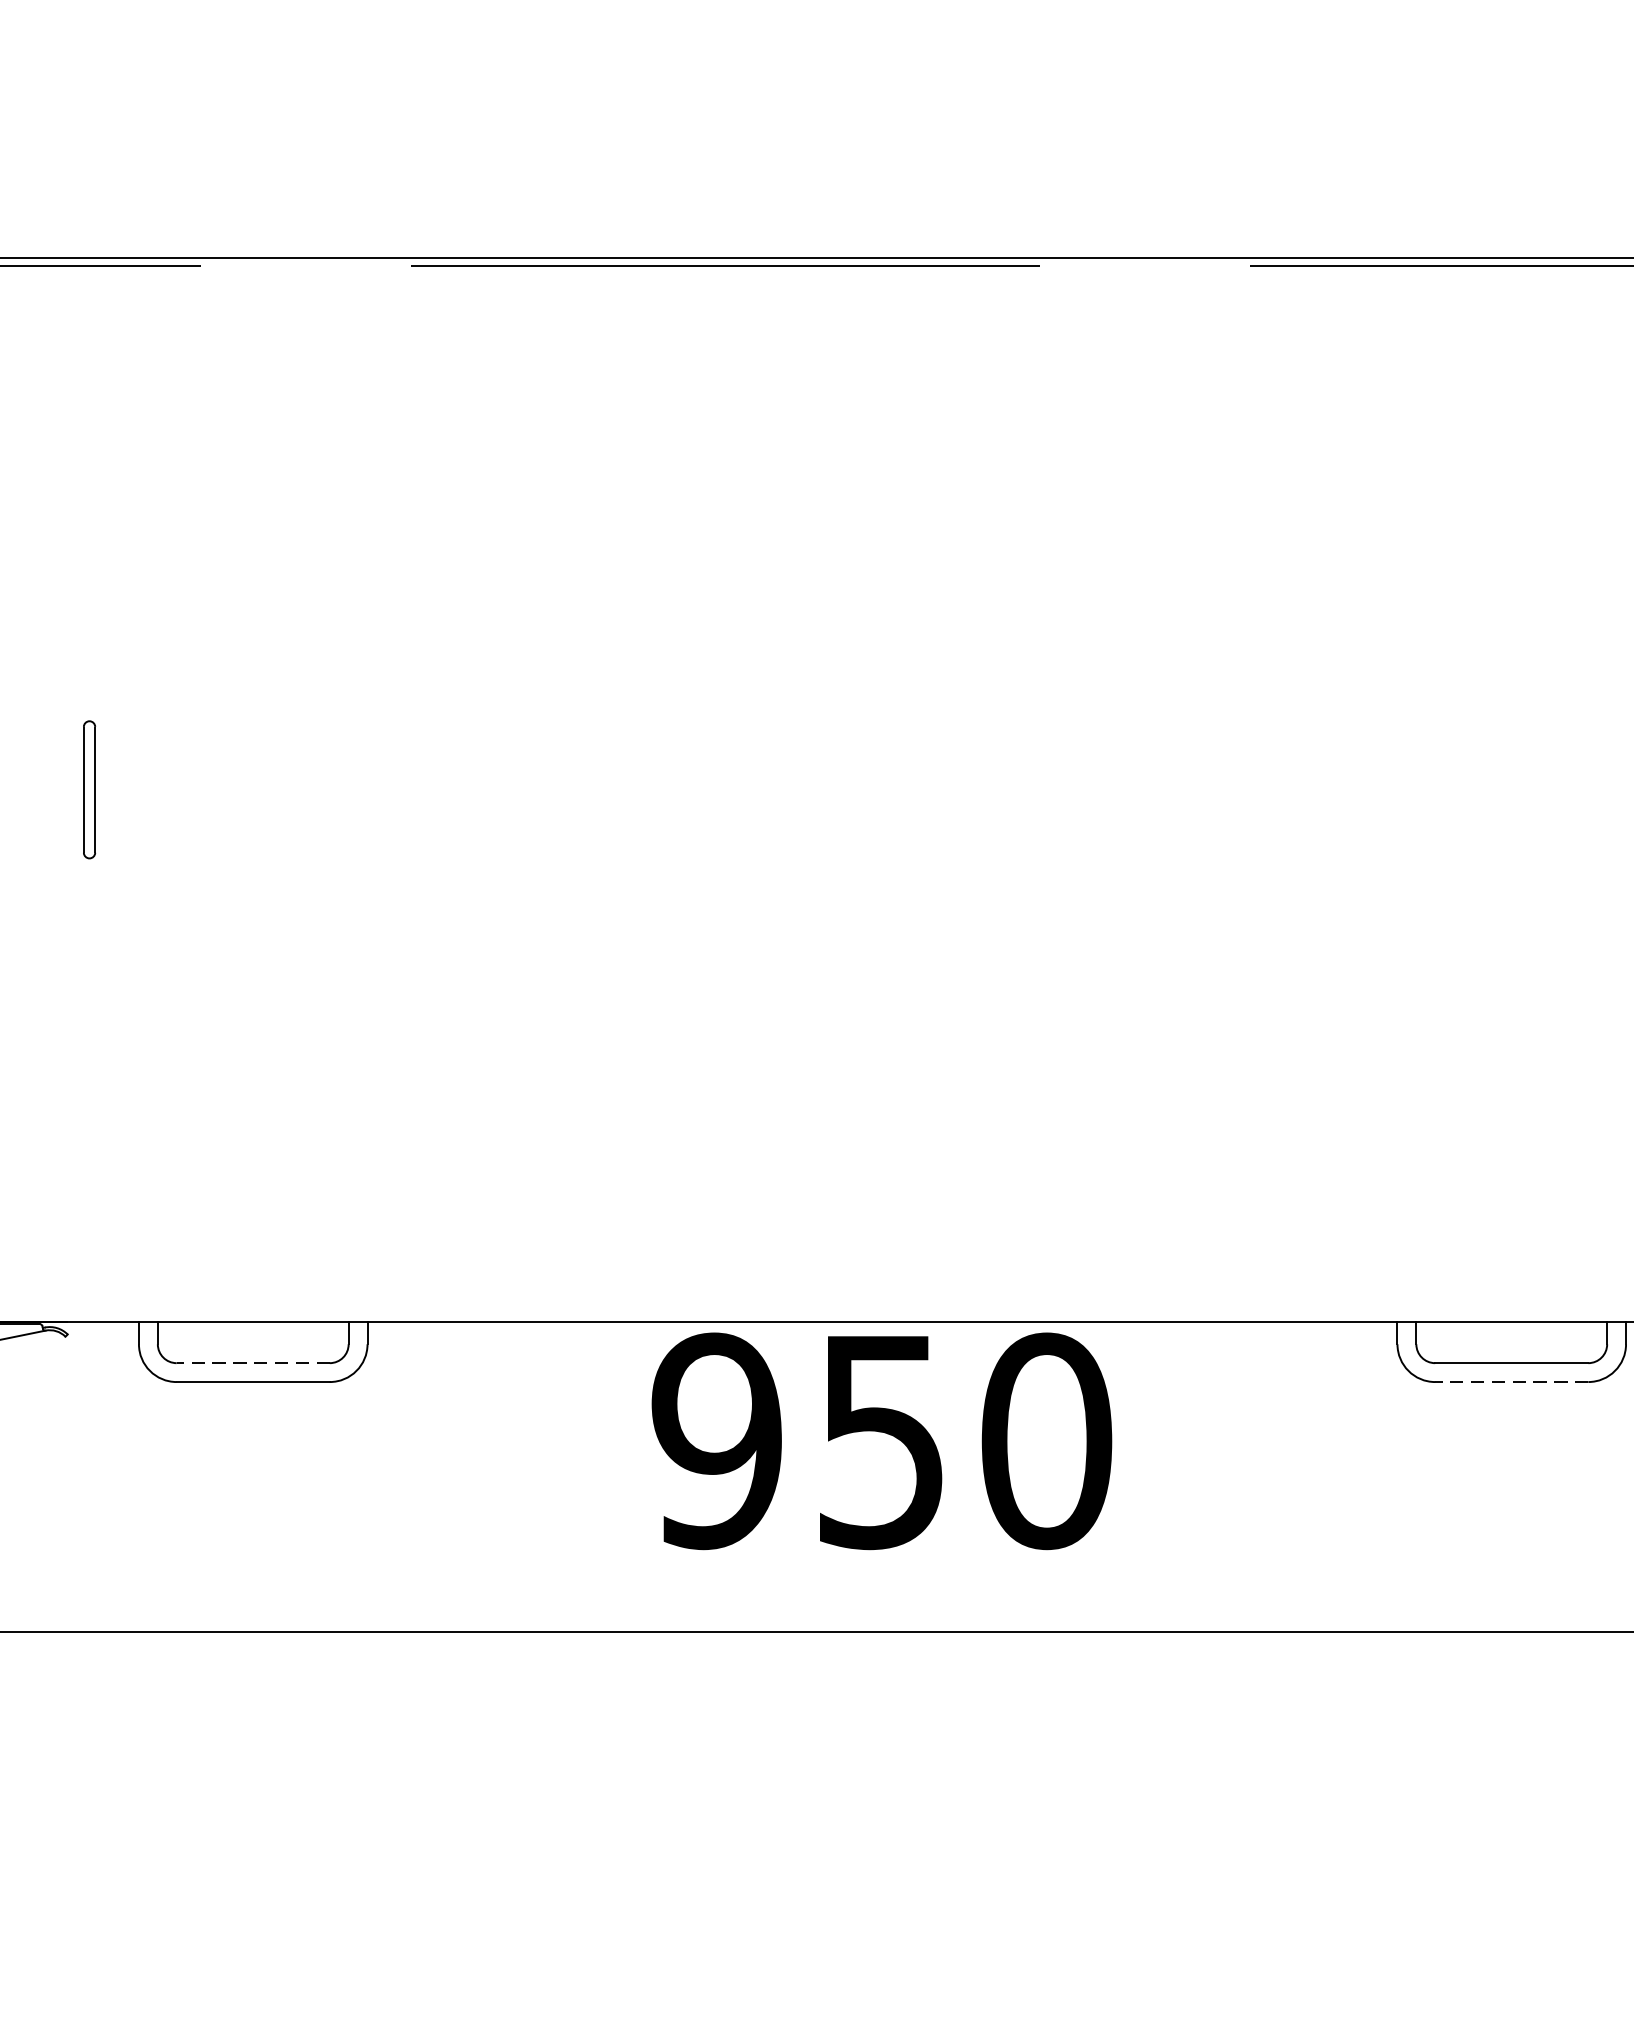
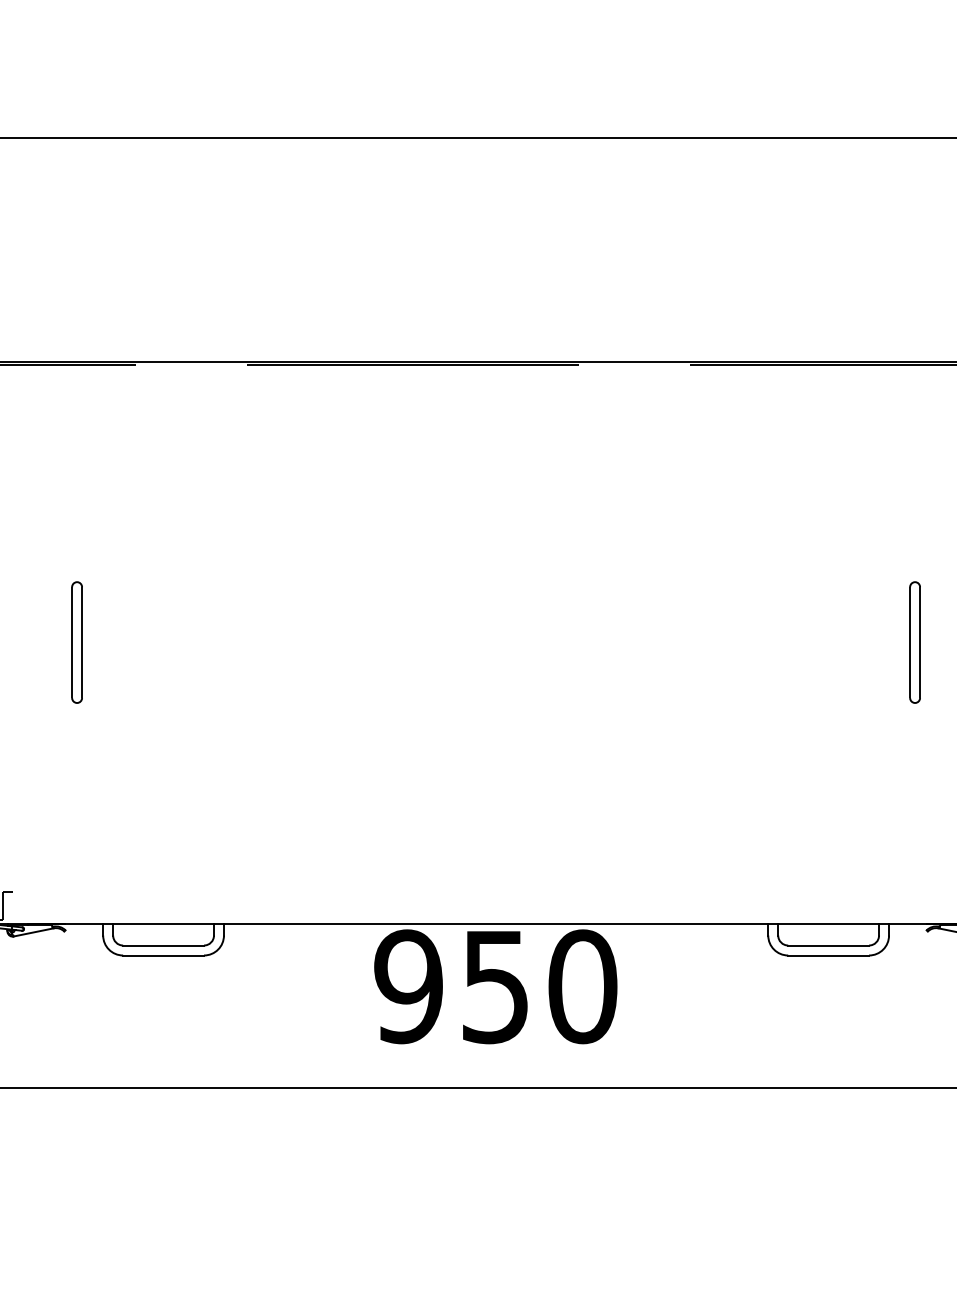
part: (88, 789) -> (76, 642), size x1.67
line: (253, 1363) -> (163, 945), dashed -> solid
line: (1511, 1382) -> (828, 955), dashed -> solid

